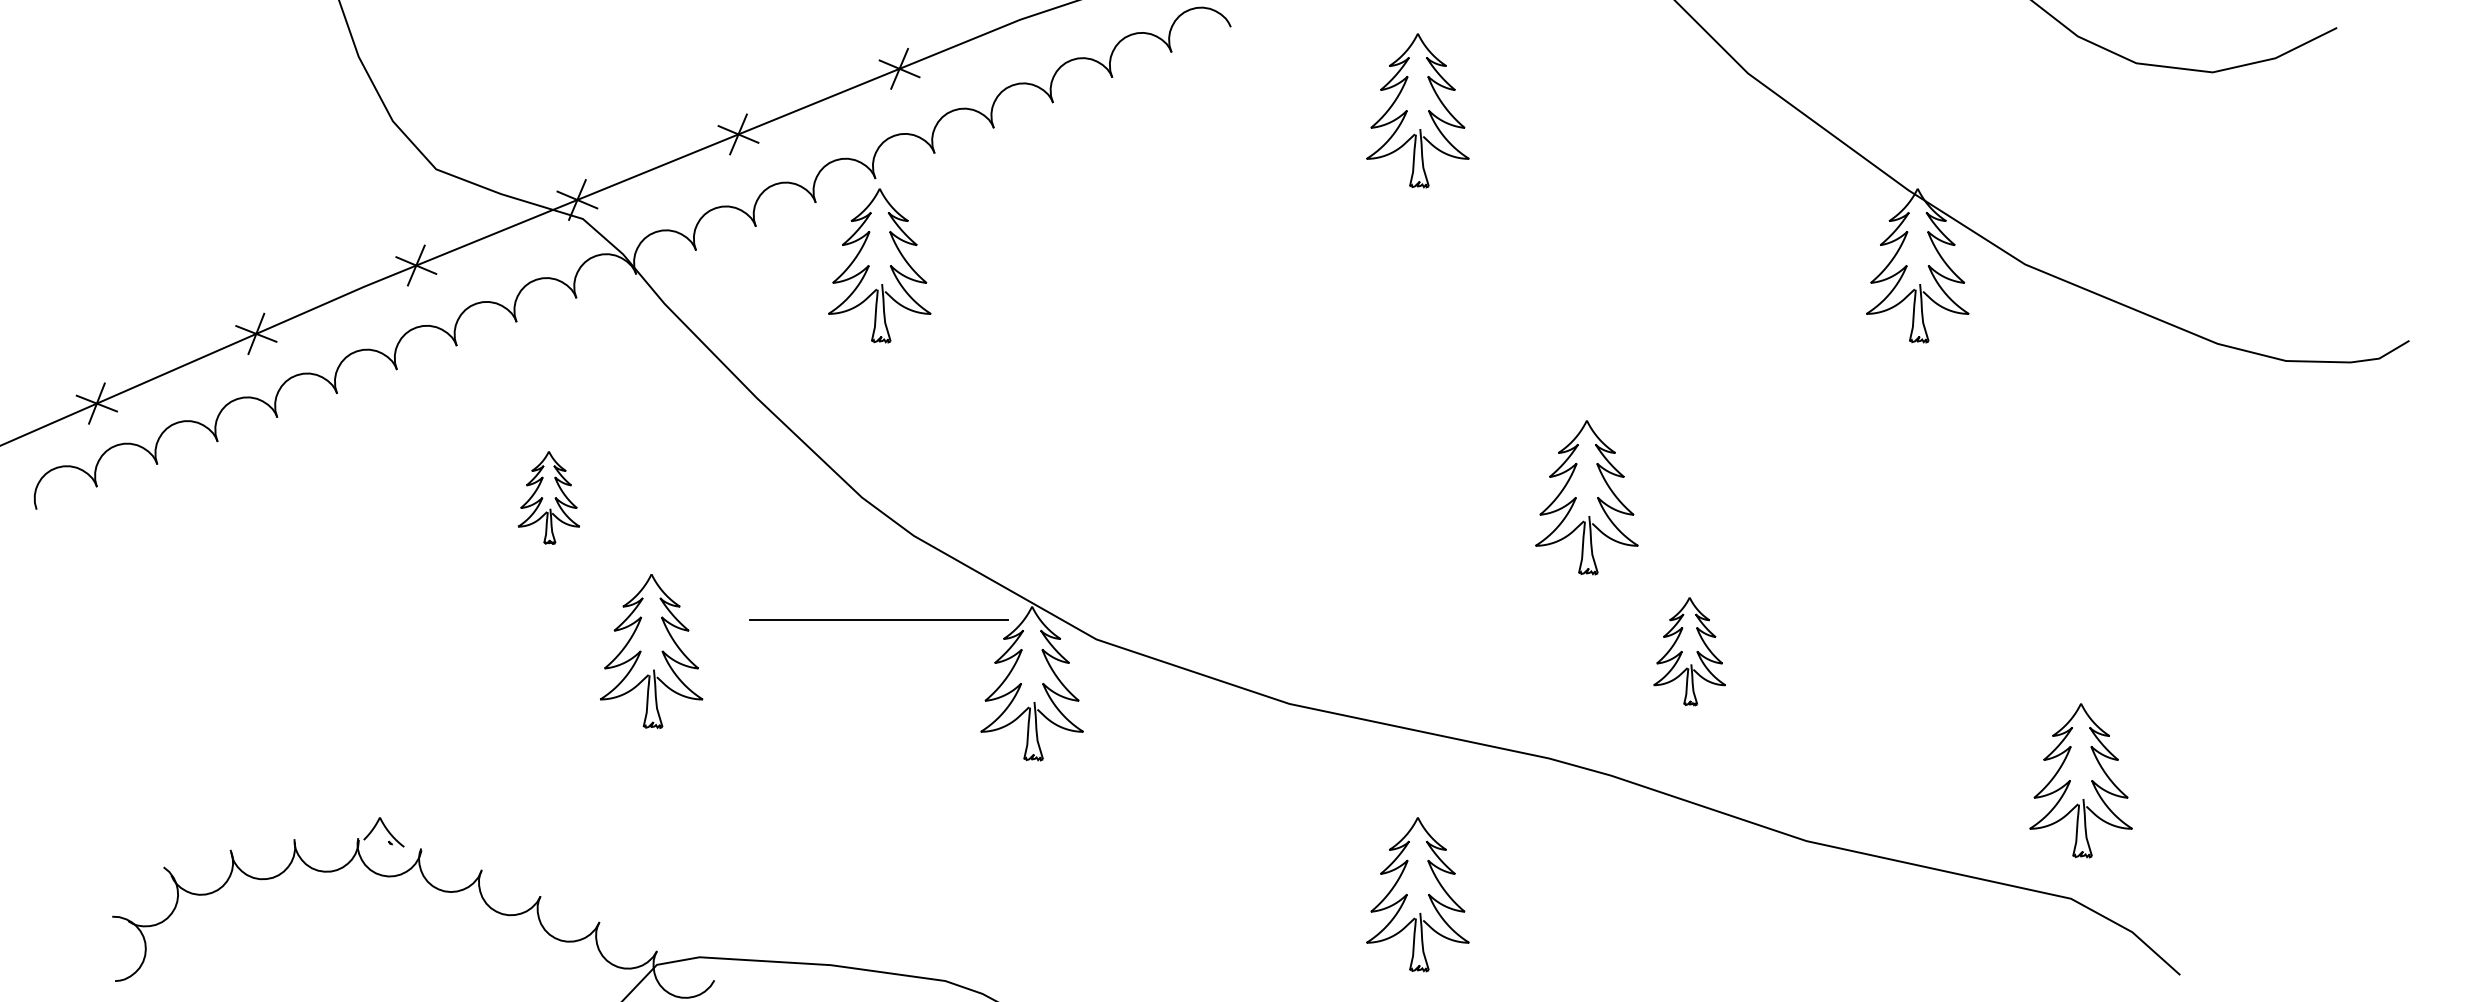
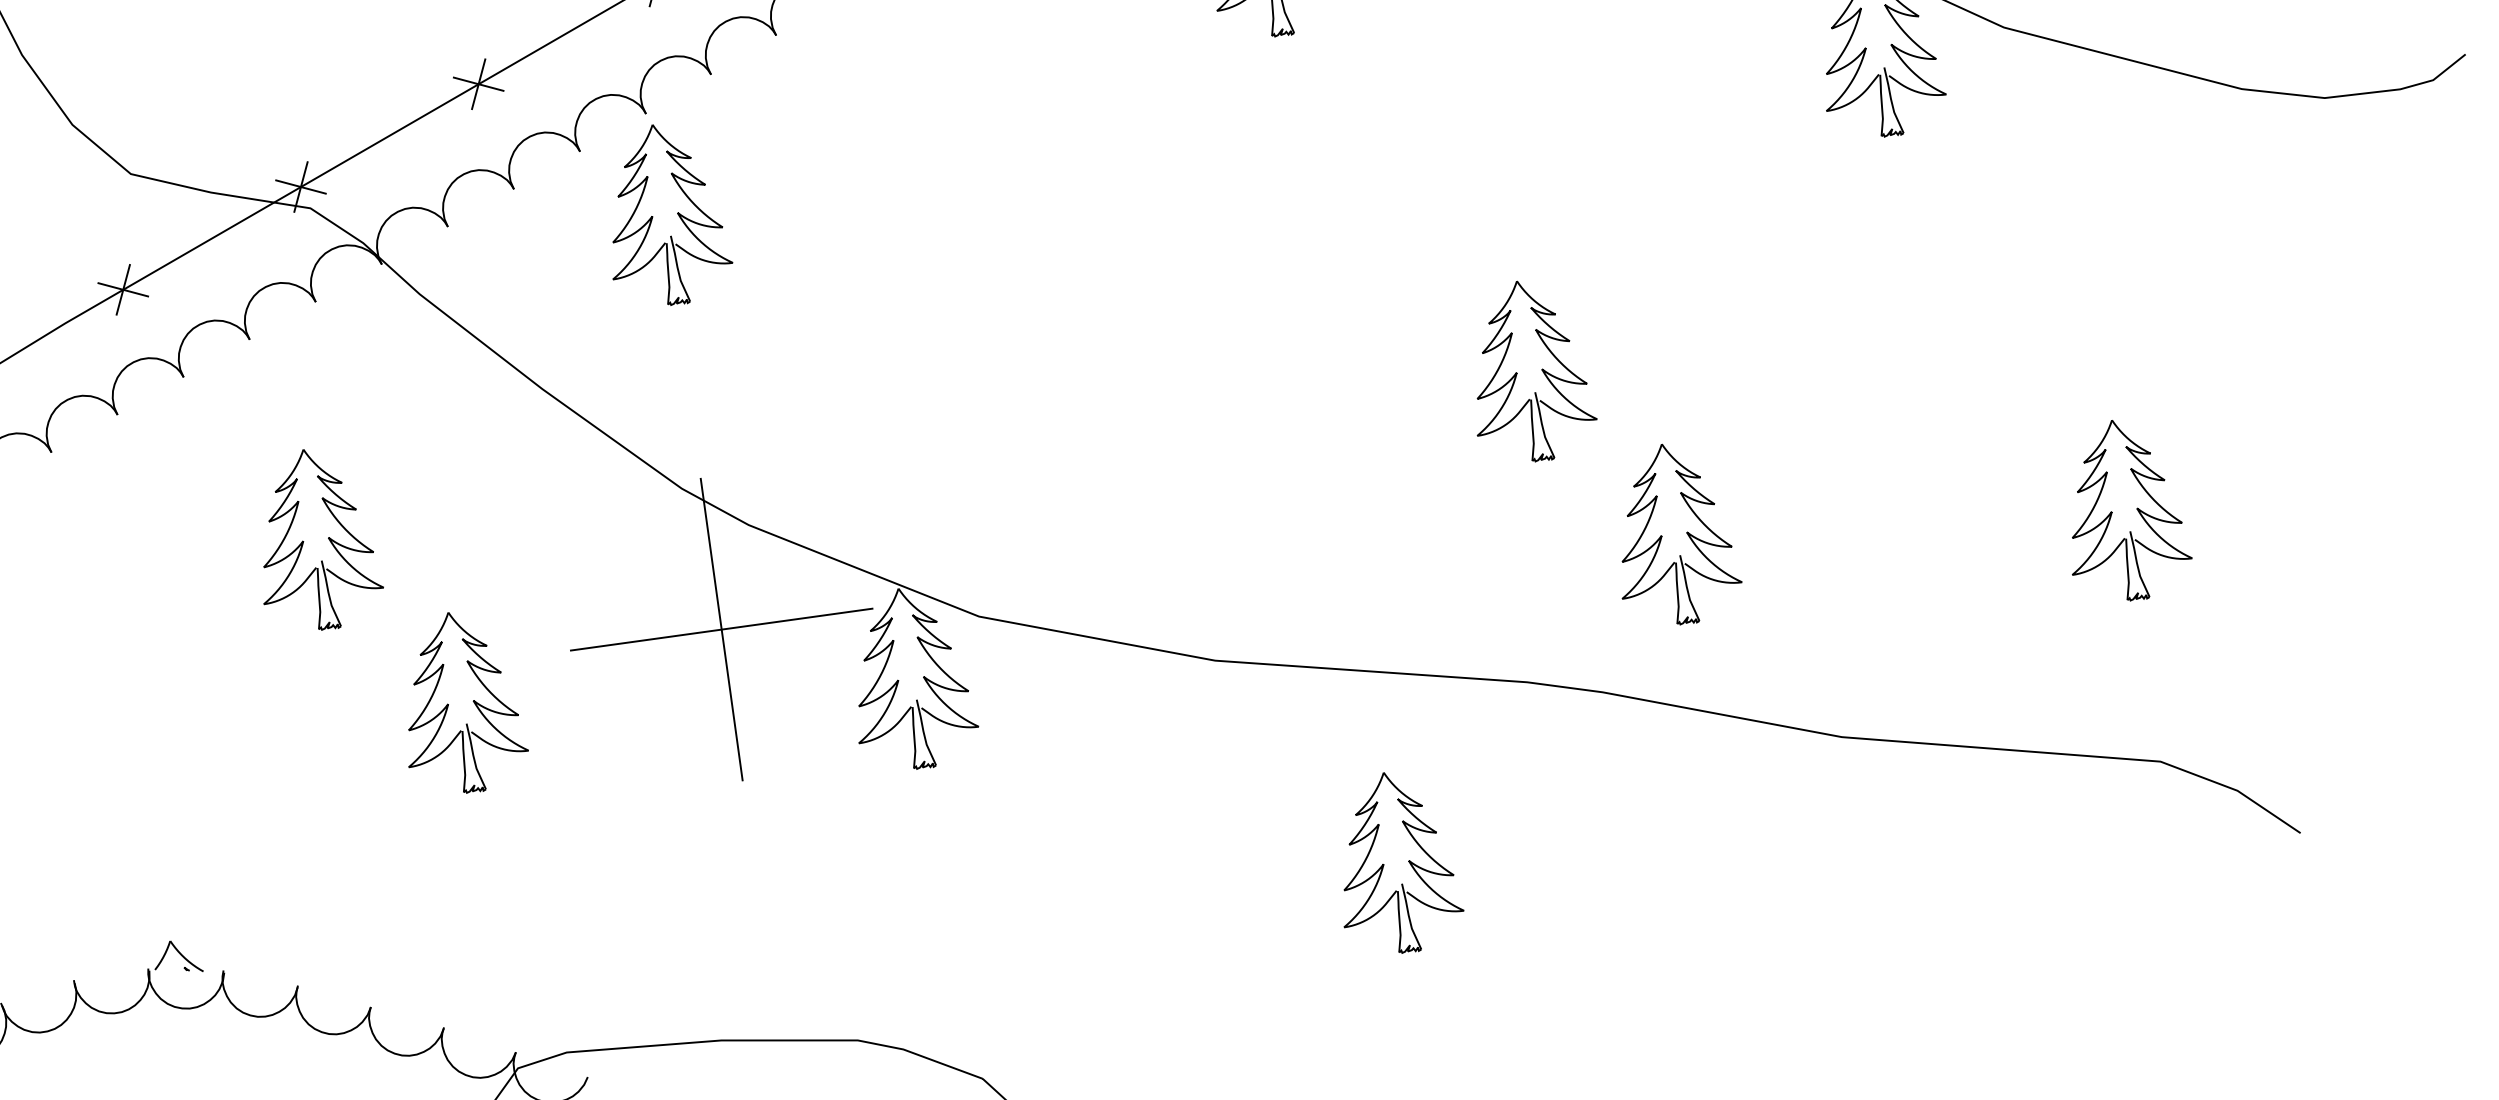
part: (548, 497) -> (315, 539), size x1.67
line: (878, 620) -> (721, 629), added
part: (1689, 651) -> (1674, 534), size x1.43
part: (2080, 780) -> (2123, 510), moved

